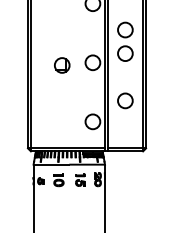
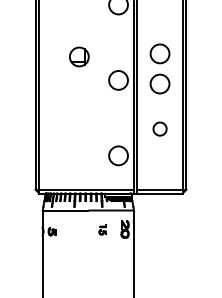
part: (125, 41) -> (160, 68), moved
part: (62, 65) -> (79, 57), moved
circle: (125, 100) -> (160, 128), size x0.7
part: (80, 179) -> (102, 229), size x0.6
part: (58, 180) -> (74, 230), removed

